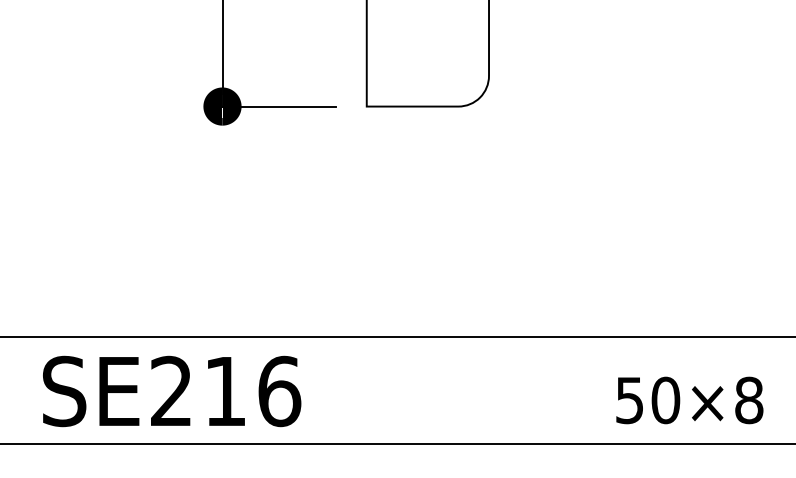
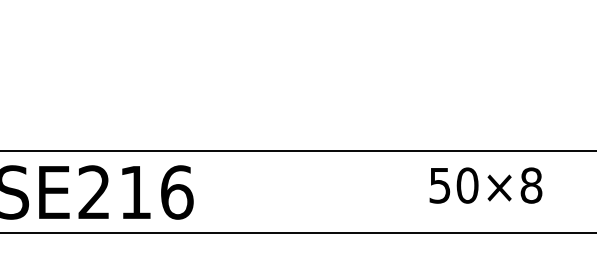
text: (689, 400) -> (485, 185), moved

